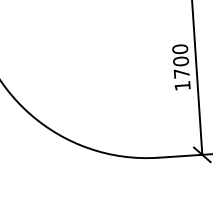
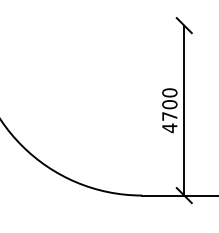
text: (182, 86) -> (169, 128), 1700 -> 4700

